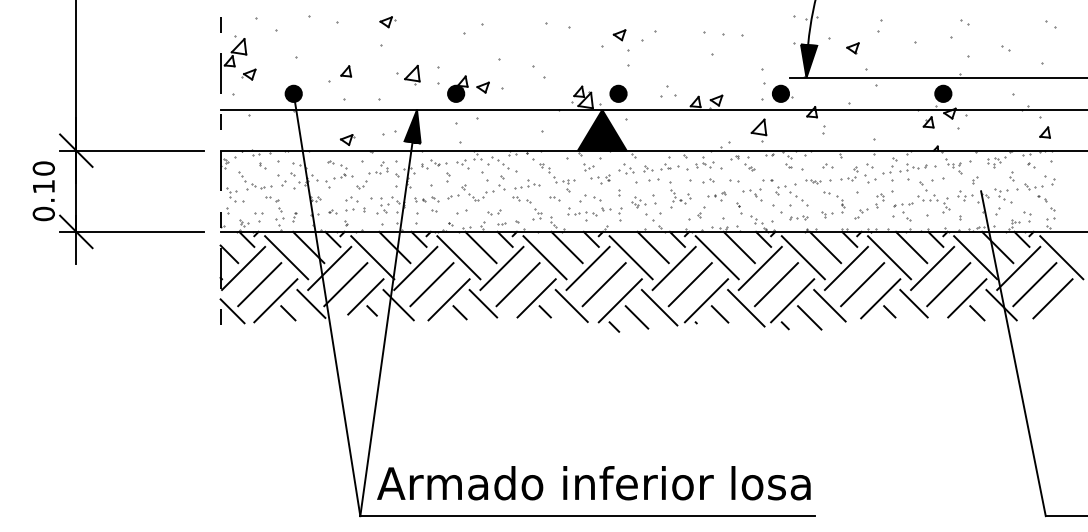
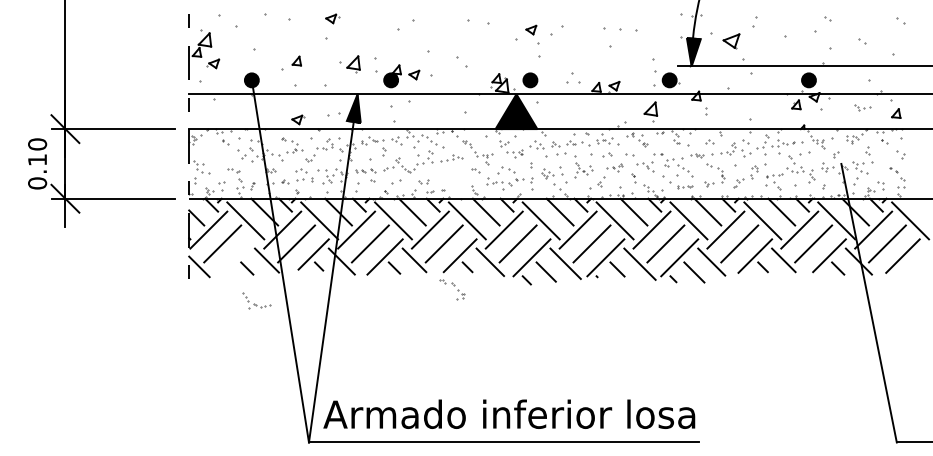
part: (852, 48) -> (731, 41), size x1.6
part: (255, 180) -> (256, 300), moved
part: (1033, 186) -> (863, 107), moved
part: (527, 208) -> (452, 290), moved
line: (275, 300) -> (236, 257), removed

